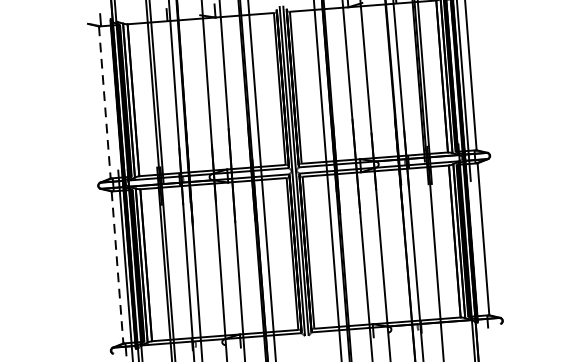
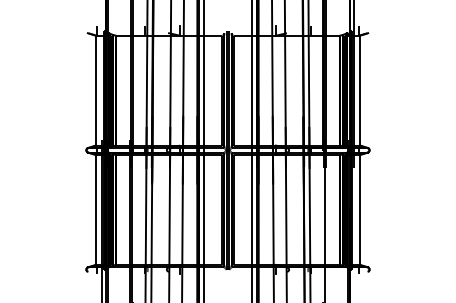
line: (104, 102) -> (95, 90), dashed -> solid
line: (117, 266) -> (95, 209), dashed -> solid

